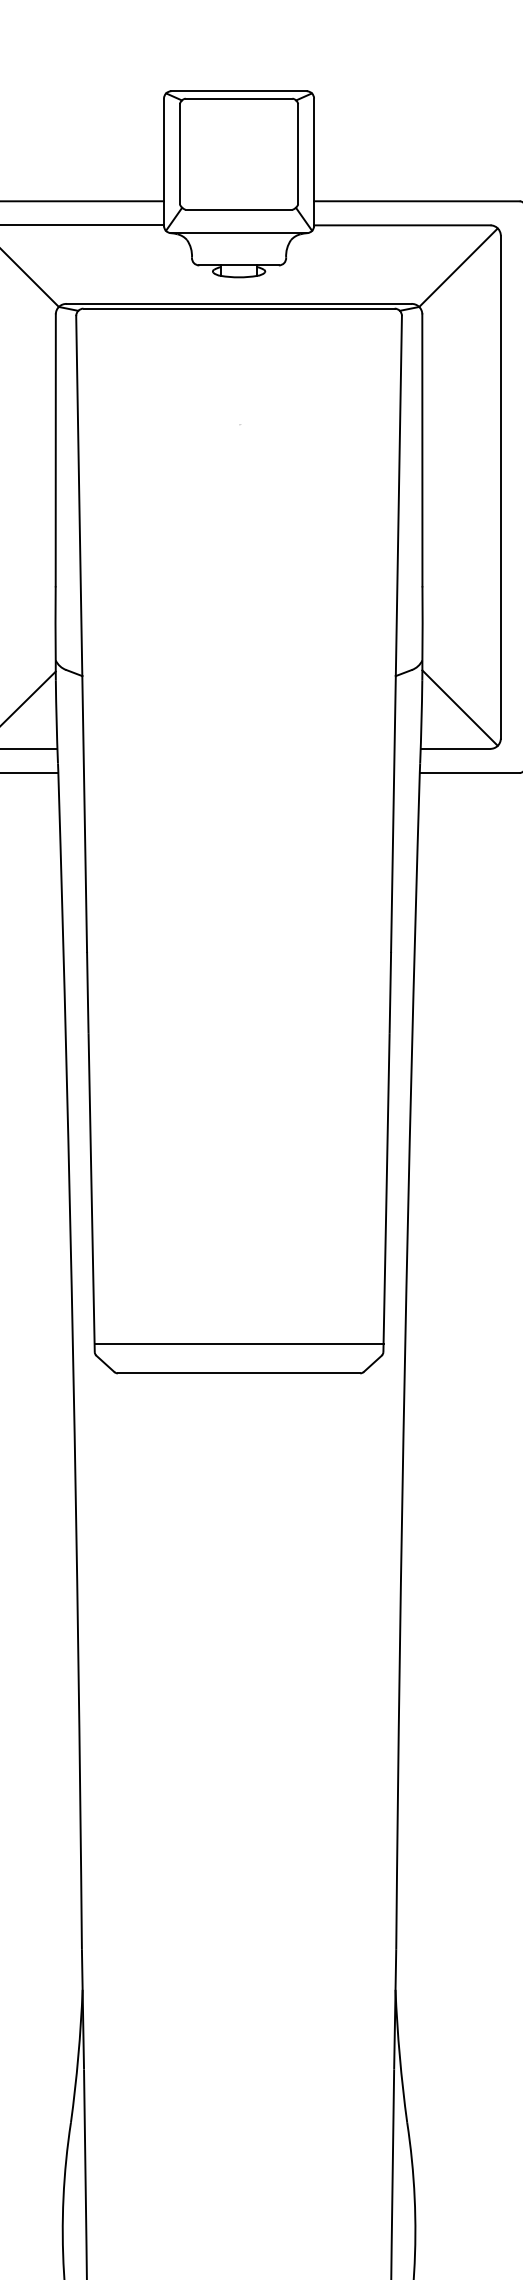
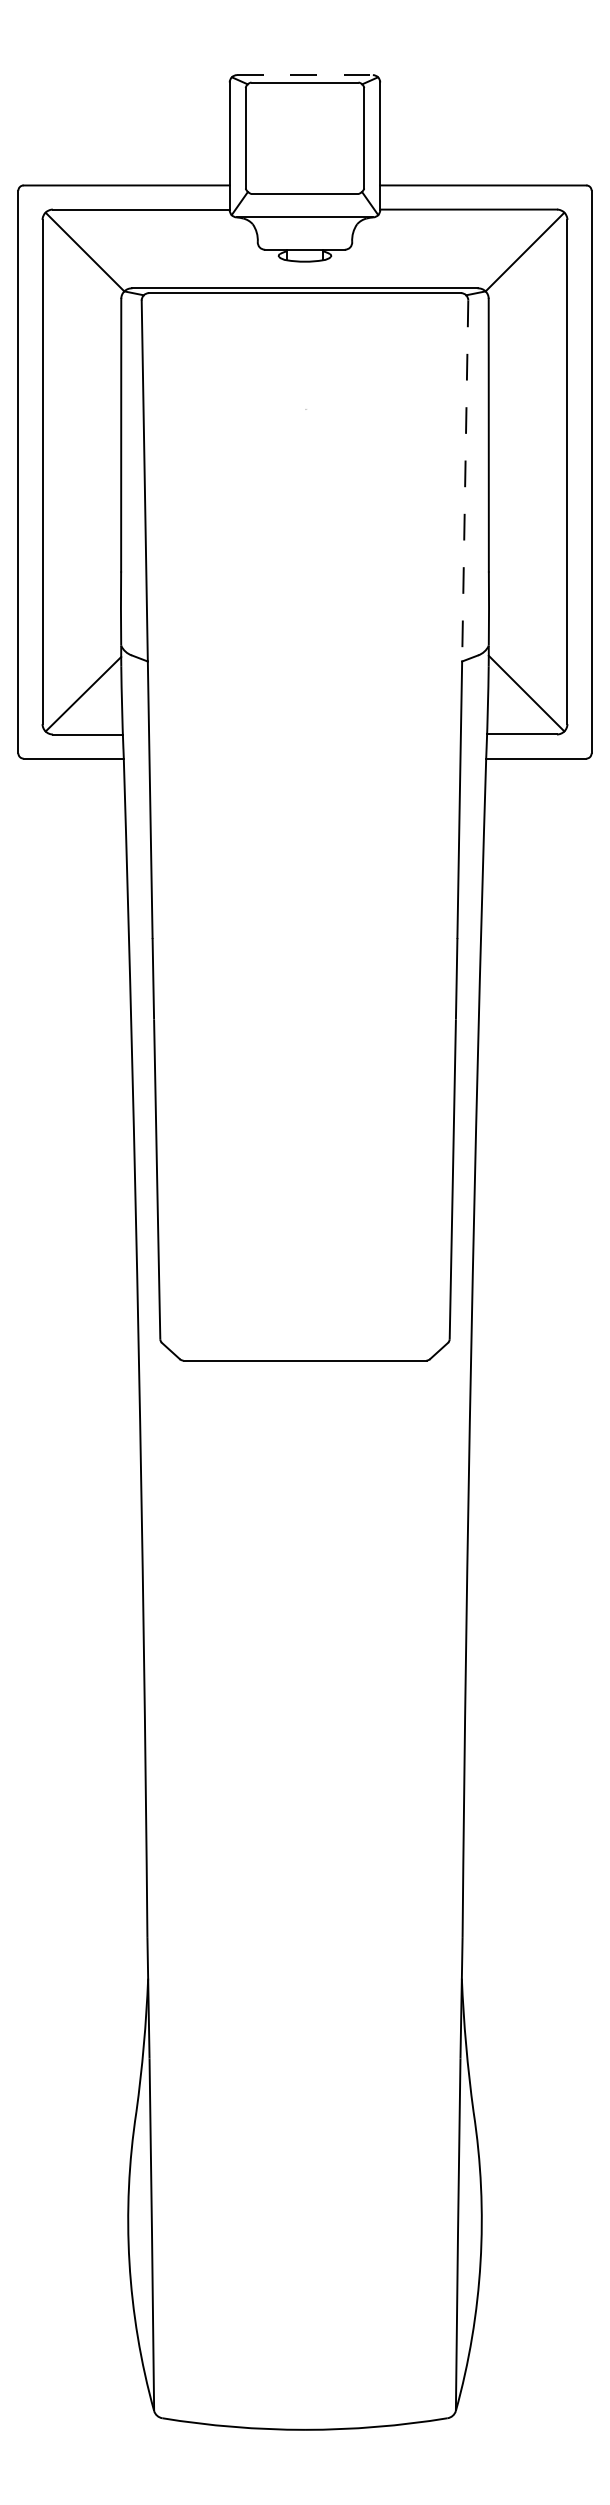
line: (238, 91) -> (304, 75), solid -> dashed
line: (399, 496) -> (465, 481), solid -> dashed
line: (238, 1344) -> (304, 1331), removed

